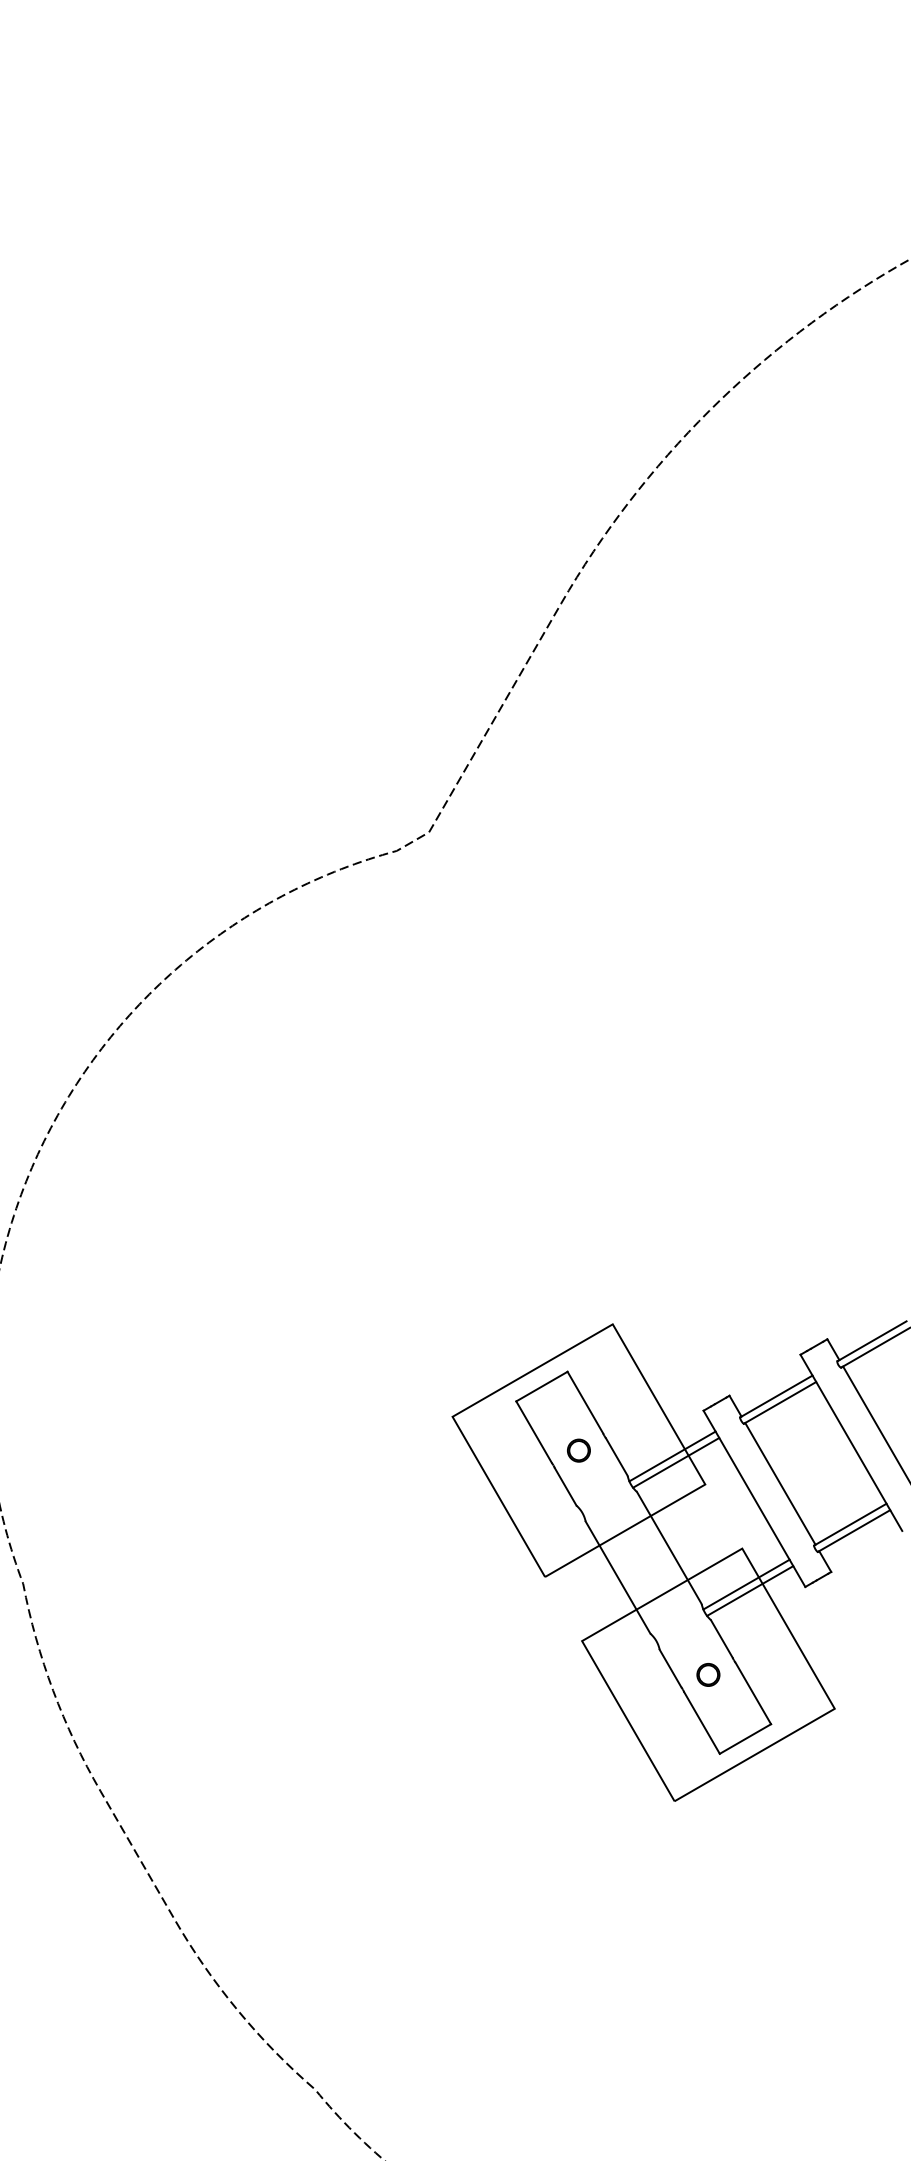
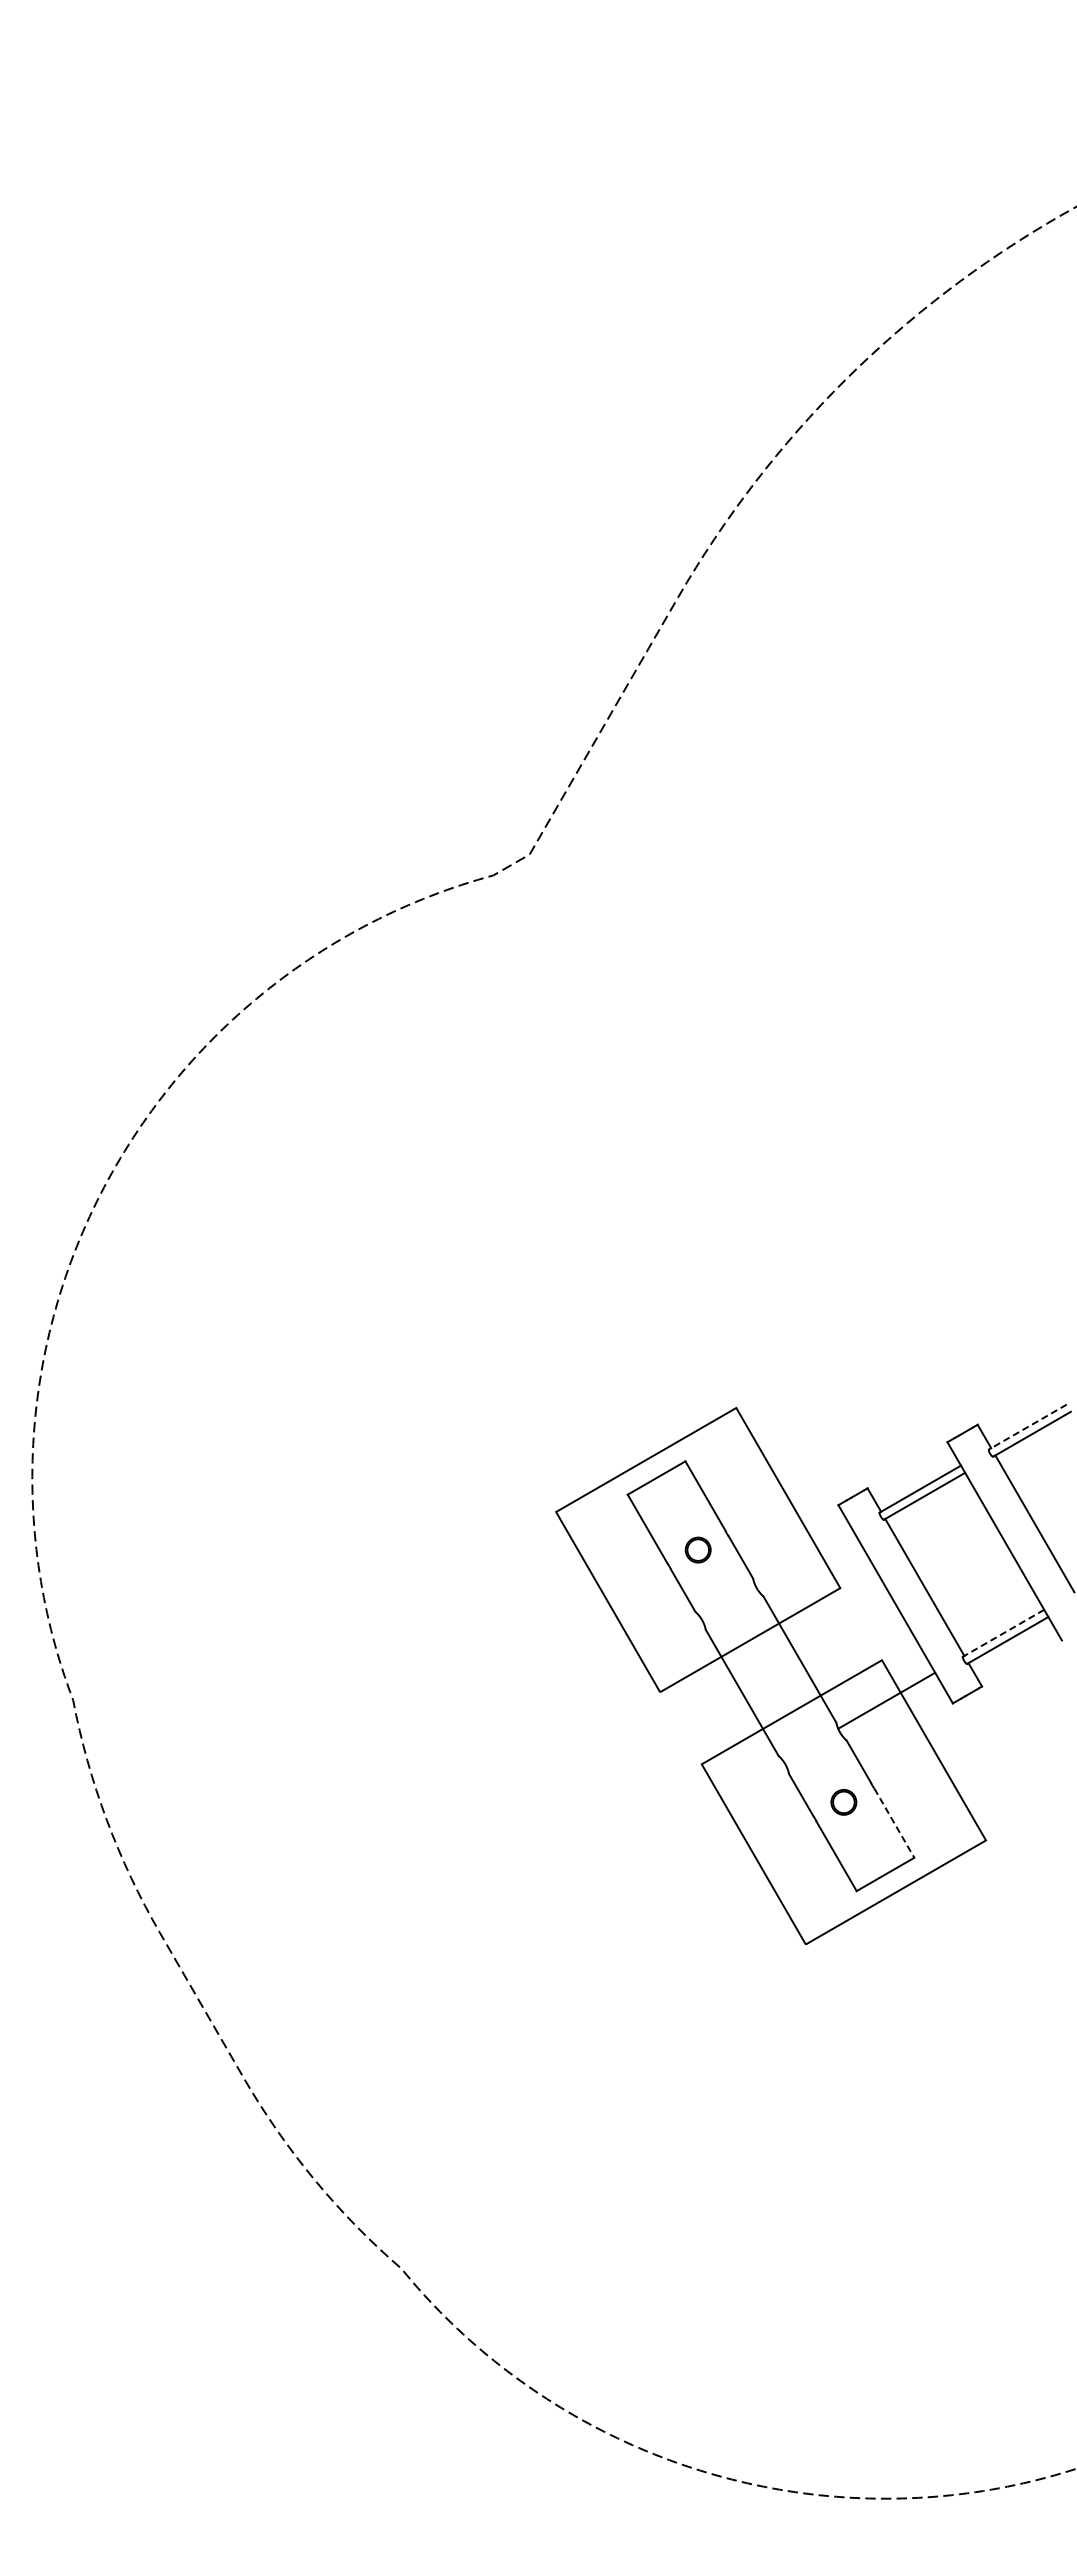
line: (872, 1340) -> (1028, 1426), solid -> dashed
line: (671, 1456) -> (802, 1556), removed
line: (676, 1462) -> (807, 1563), removed
line: (850, 1524) -> (1003, 1633), solid -> dashed
line: (749, 1590) -> (890, 1707), removed
line: (753, 1693) -> (894, 1823), solid -> dashed

